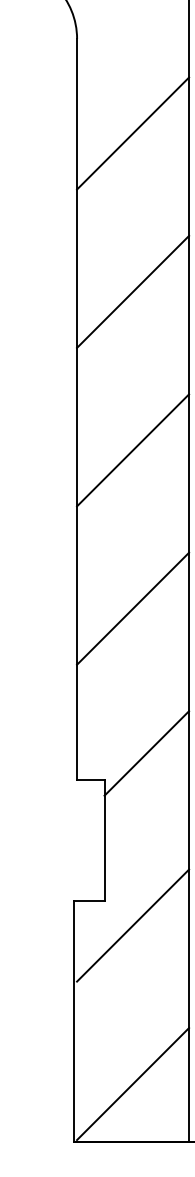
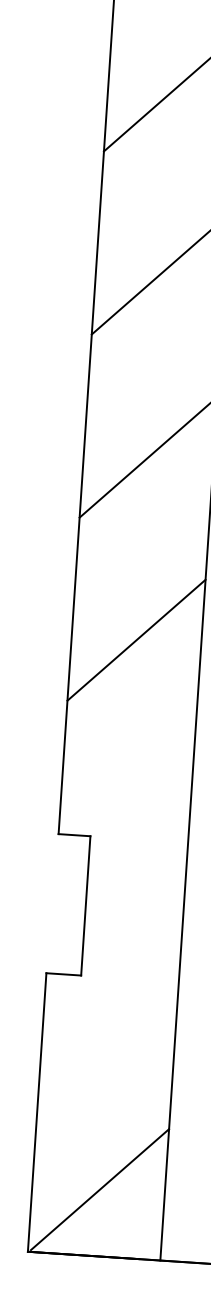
line: (146, 753) -> (140, 808), removed
line: (133, 925) -> (112, 1006), removed

